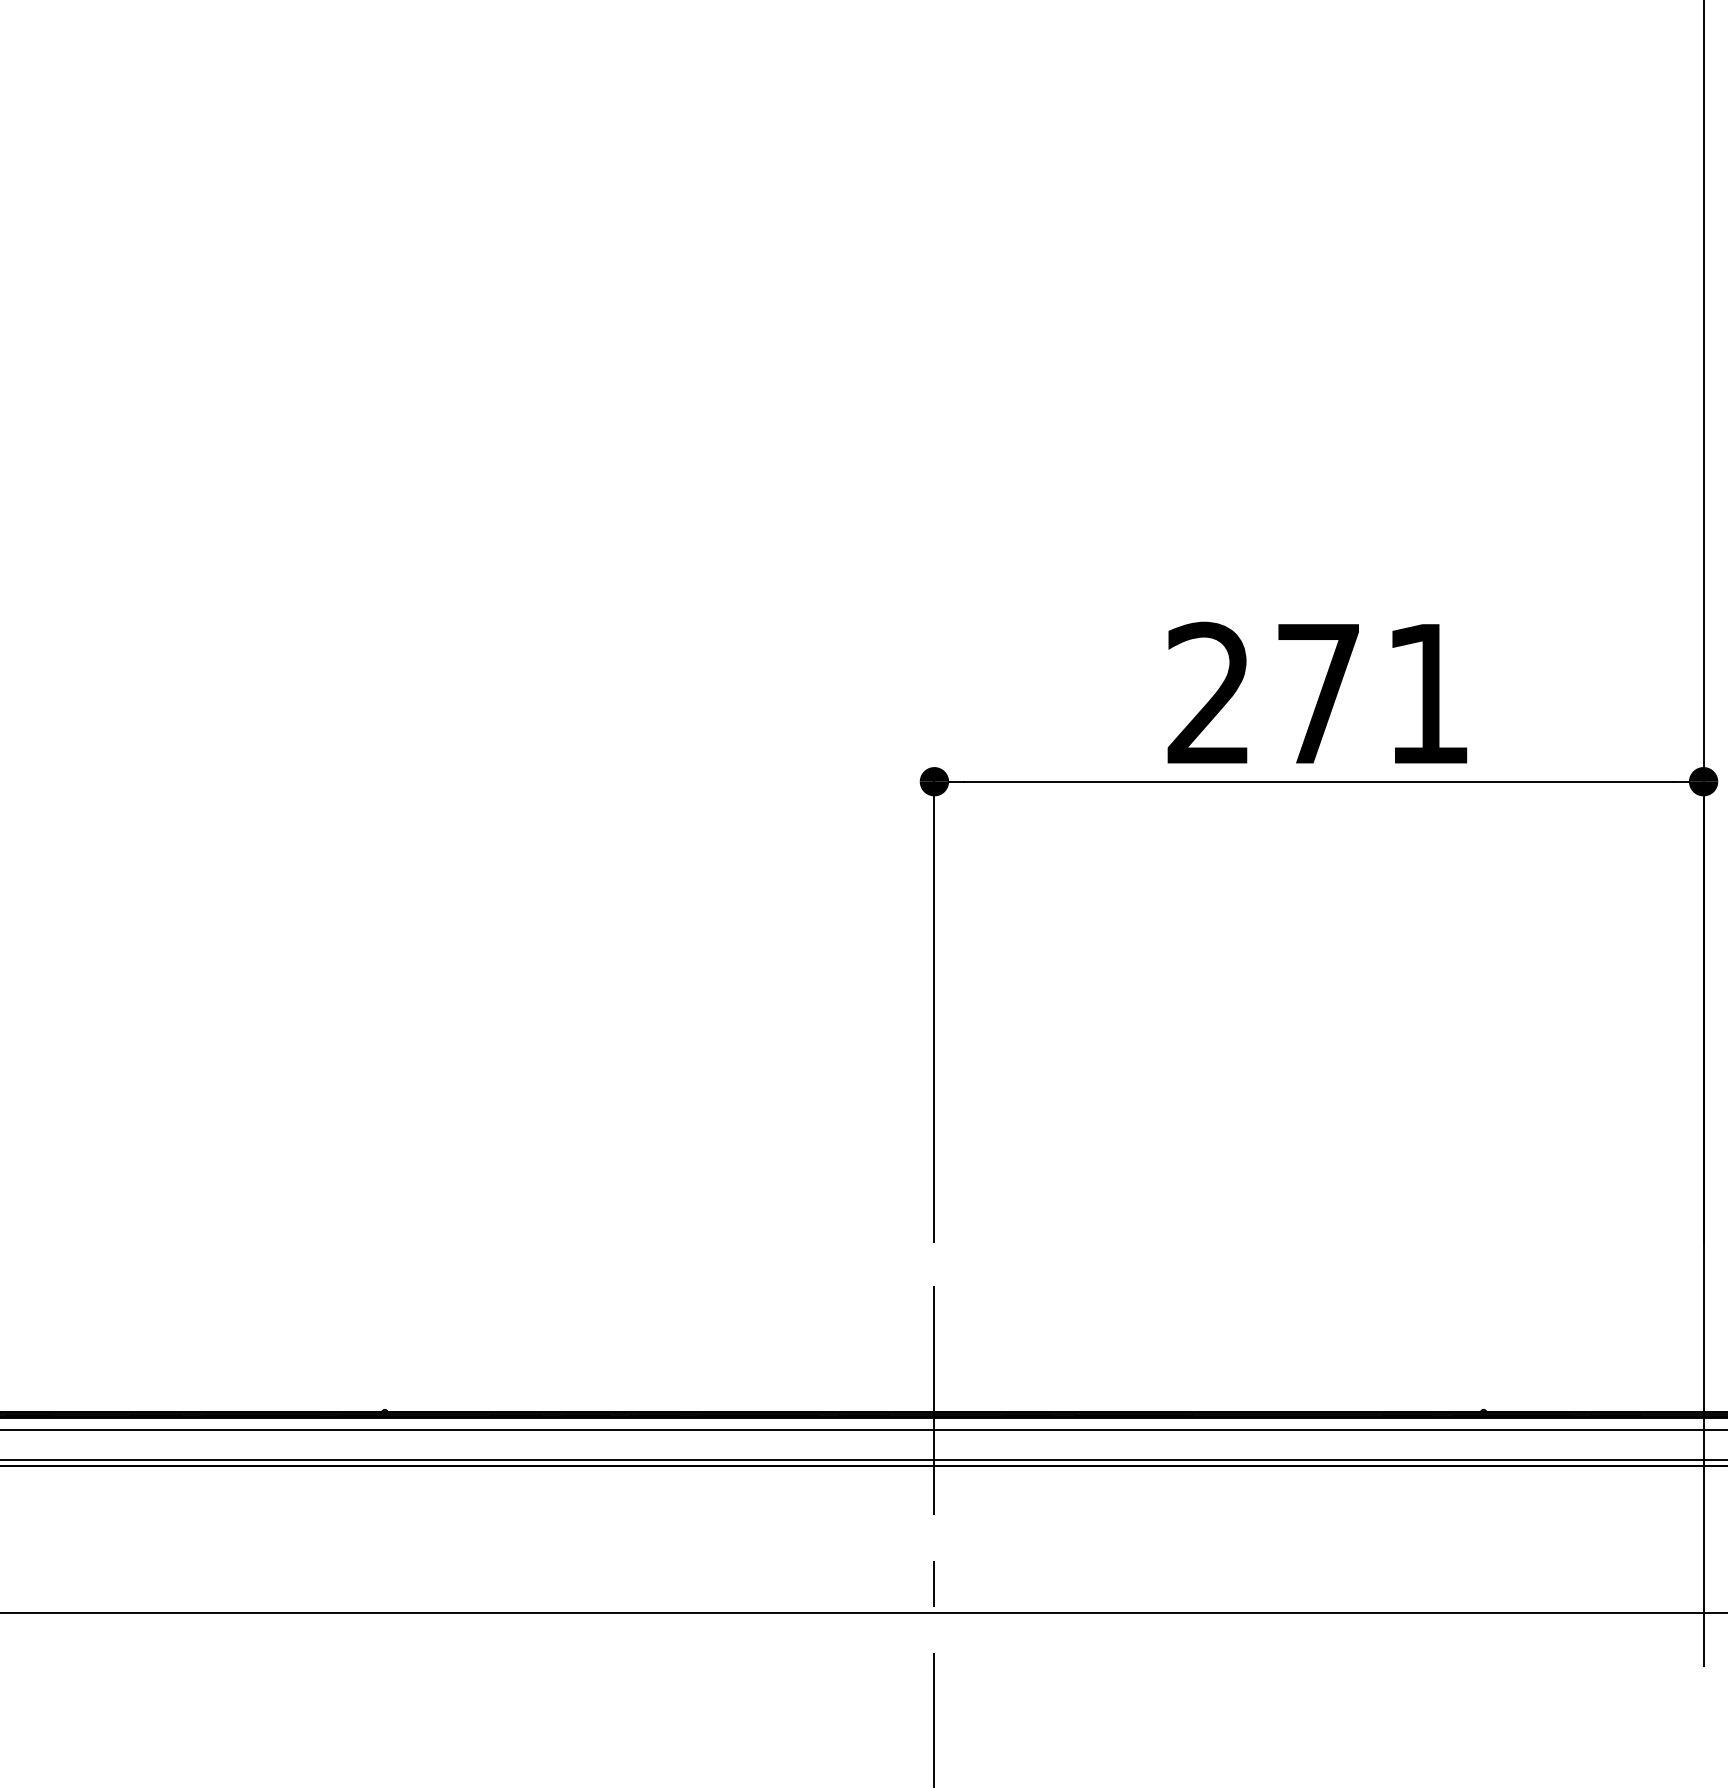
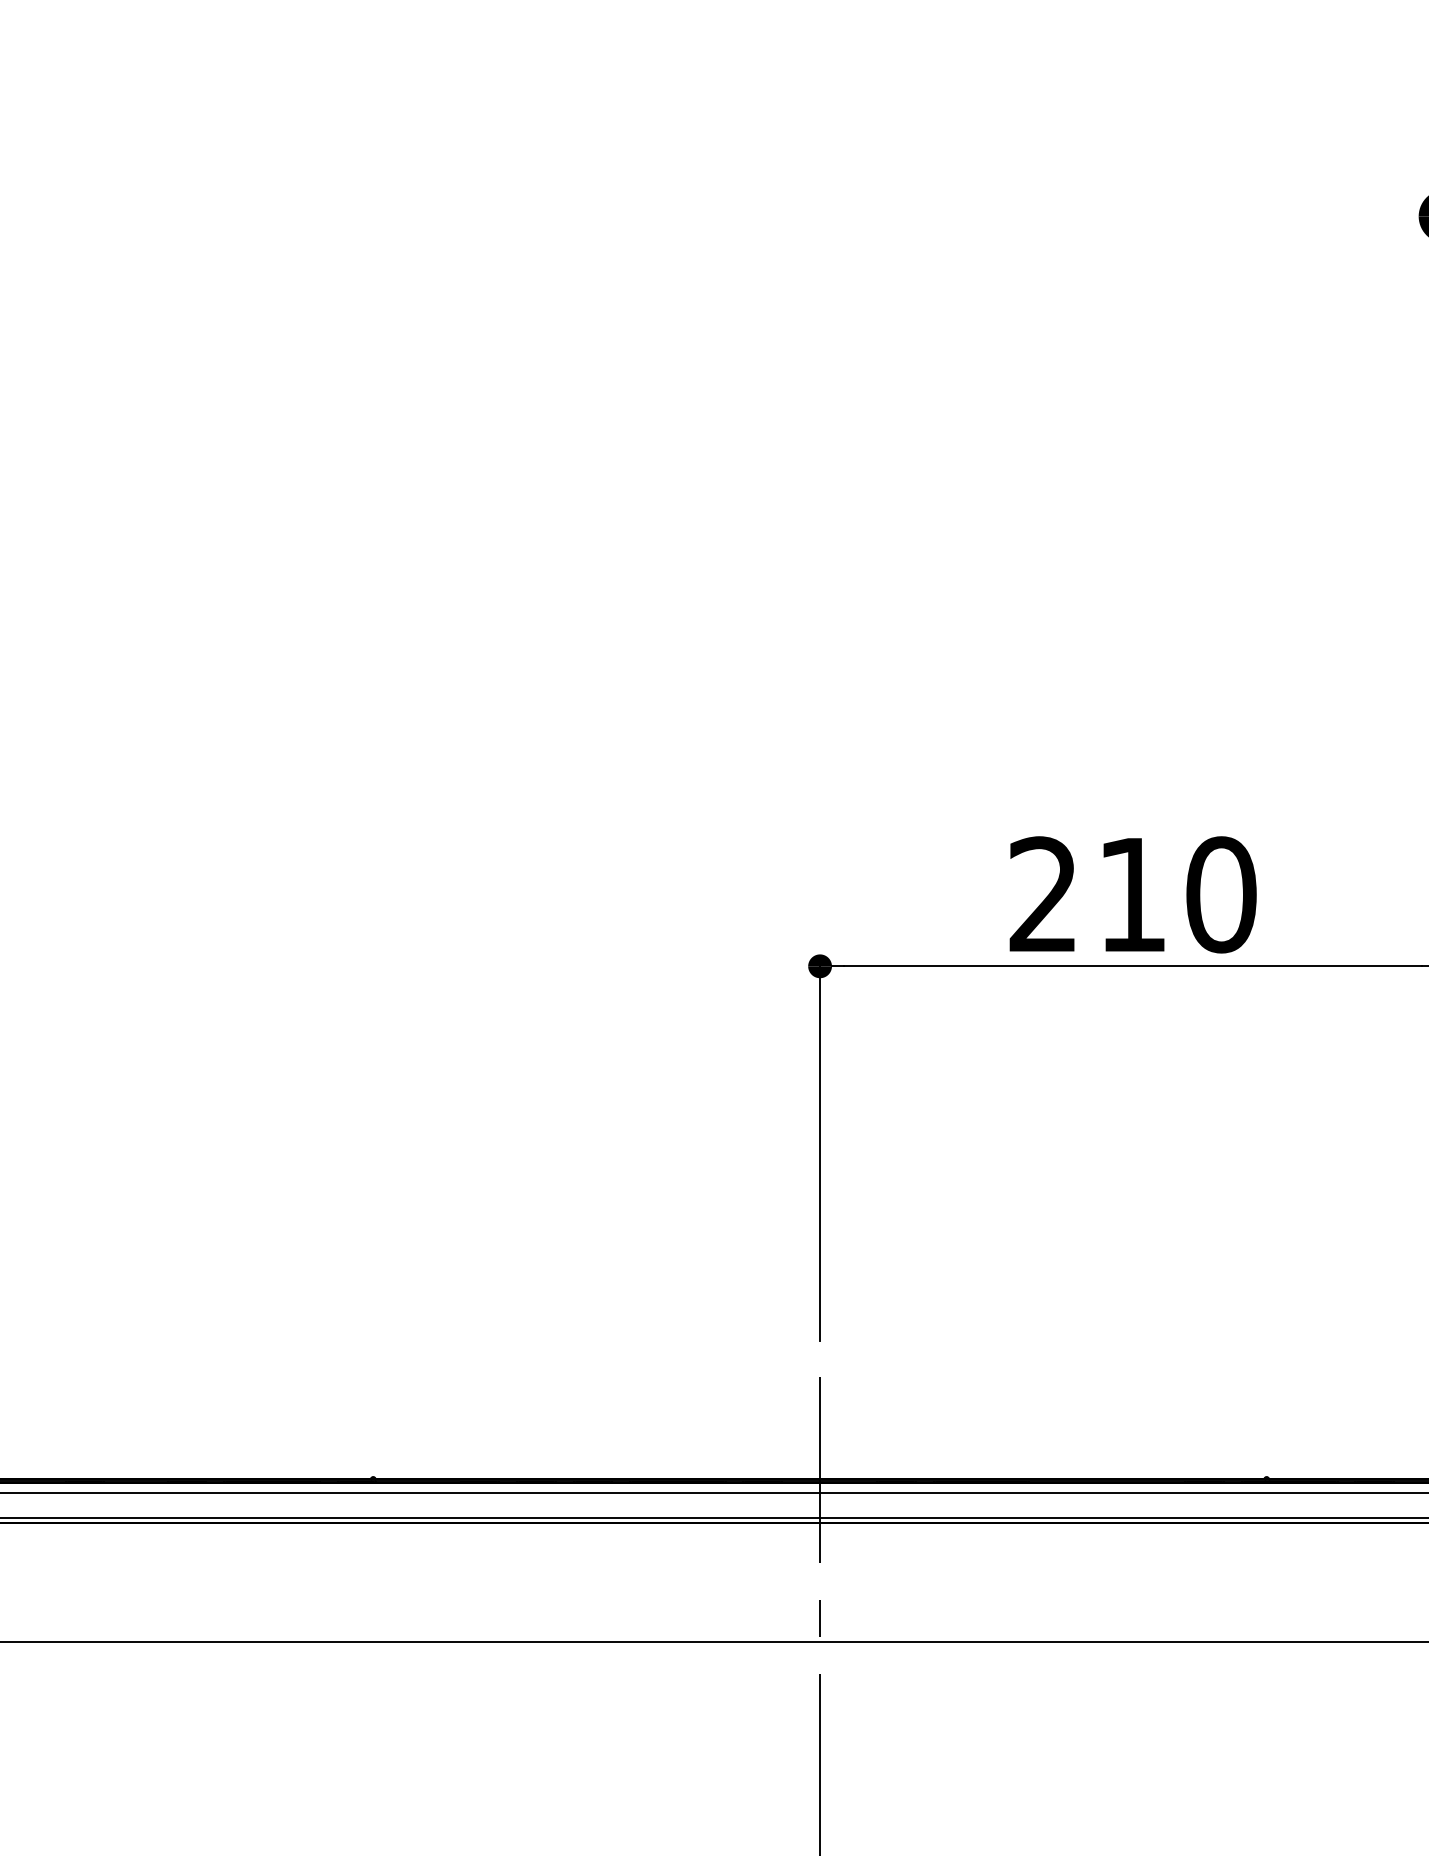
text: (1374, 693) -> (1177, 894), 271 -> 210

